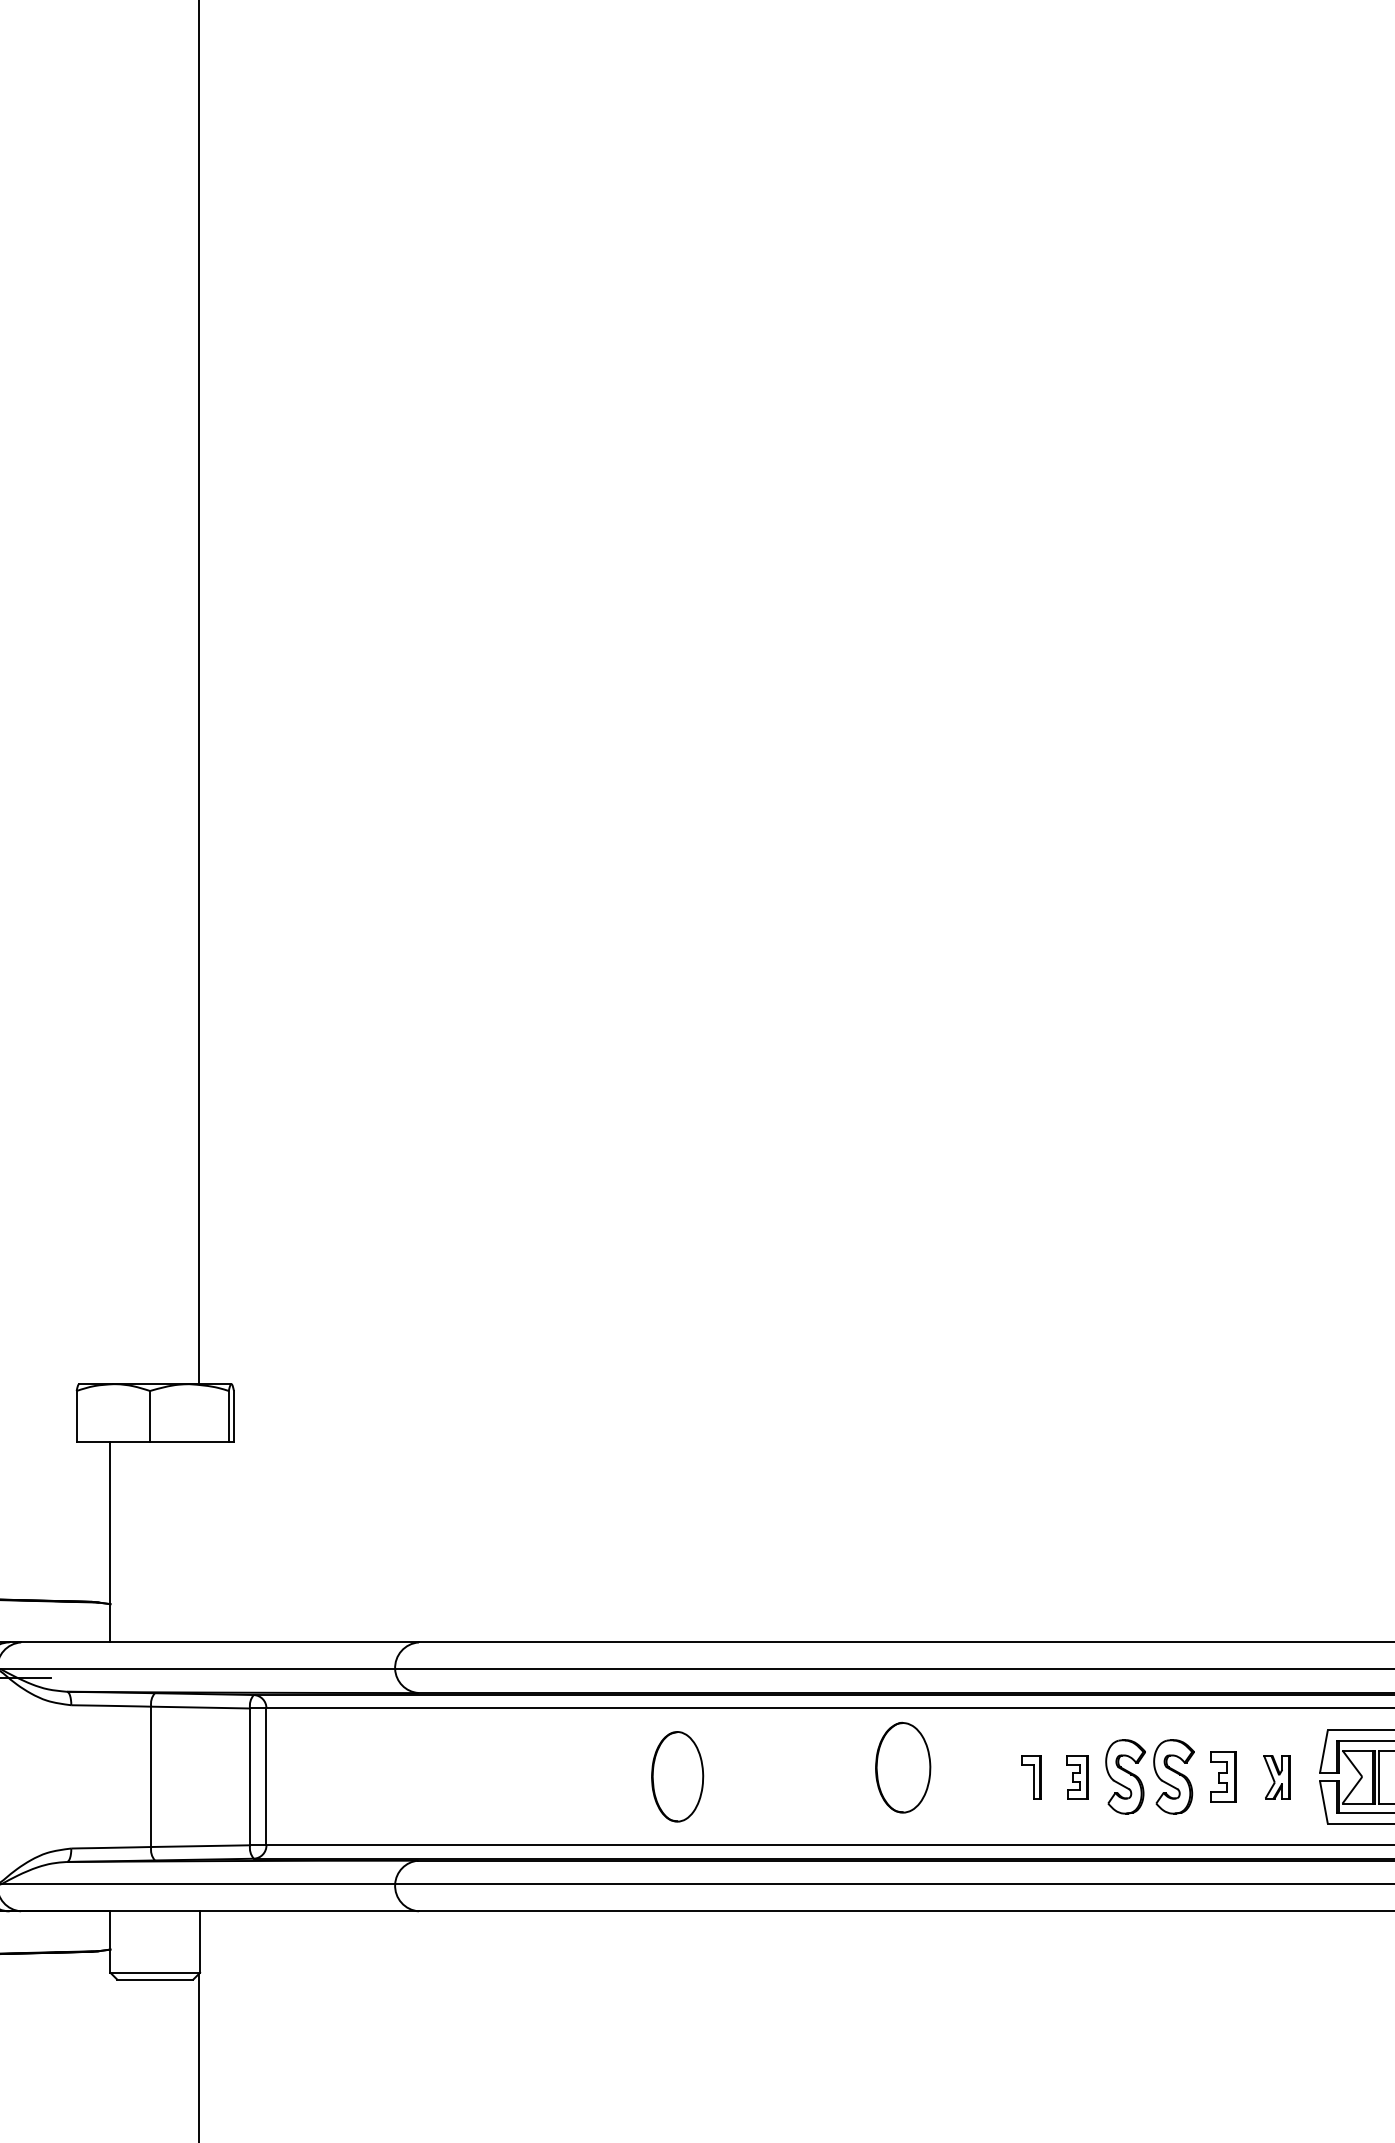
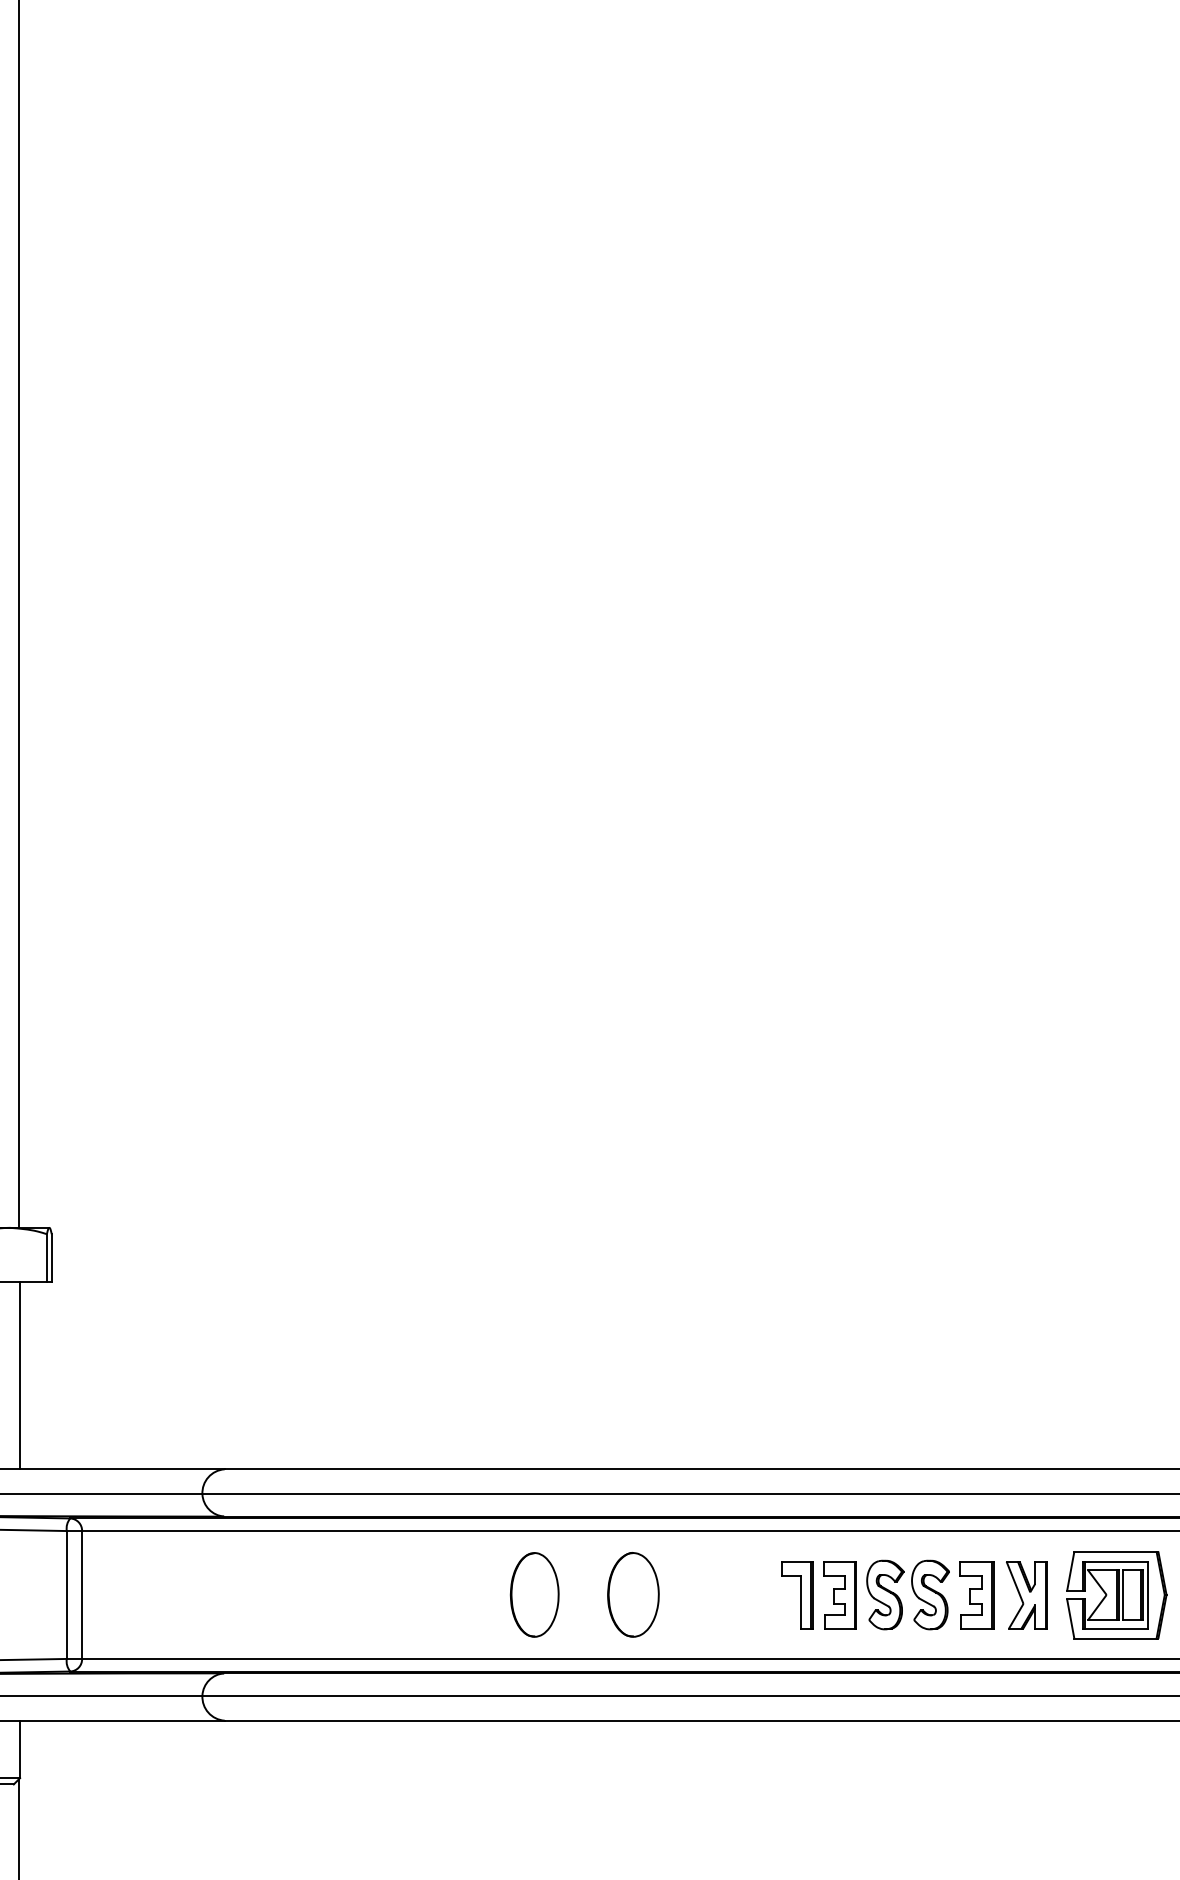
line: (200, 1541) -> (20, 1374), added
part: (903, 1767) -> (633, 1594), moved
part: (677, 1776) -> (534, 1594), moved
part: (1031, 1776) -> (797, 1594), size x1.67
part: (1077, 1776) -> (840, 1594), size x1.67
part: (1223, 1776) -> (976, 1594), size x1.43
part: (1276, 1776) -> (1026, 1594), size x1.67

